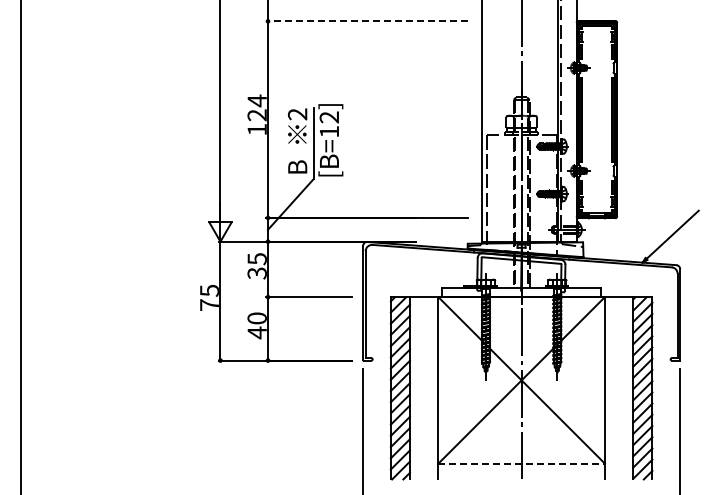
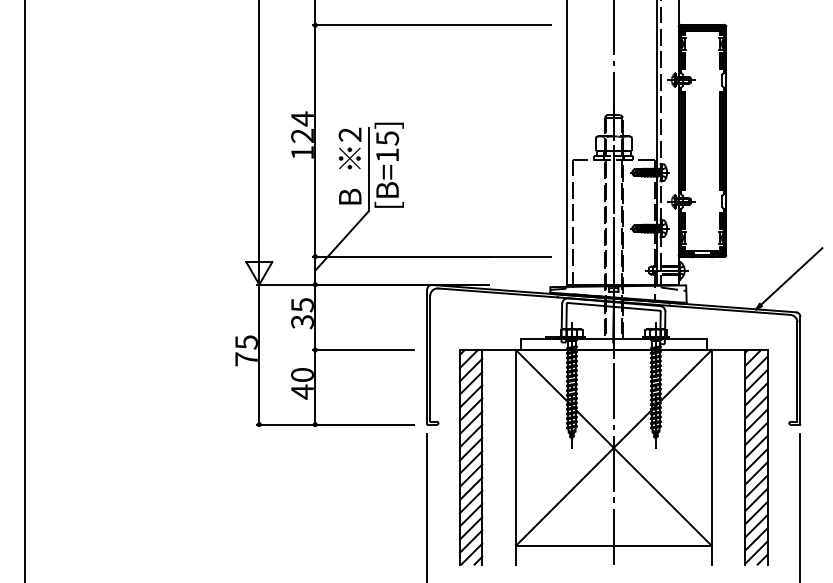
line: (367, 21) -> (432, 25), dashed -> solid
text: (329, 117) -> (387, 138), [B=12] -> [B=15]
line: (522, 463) -> (614, 545), dashed -> solid

